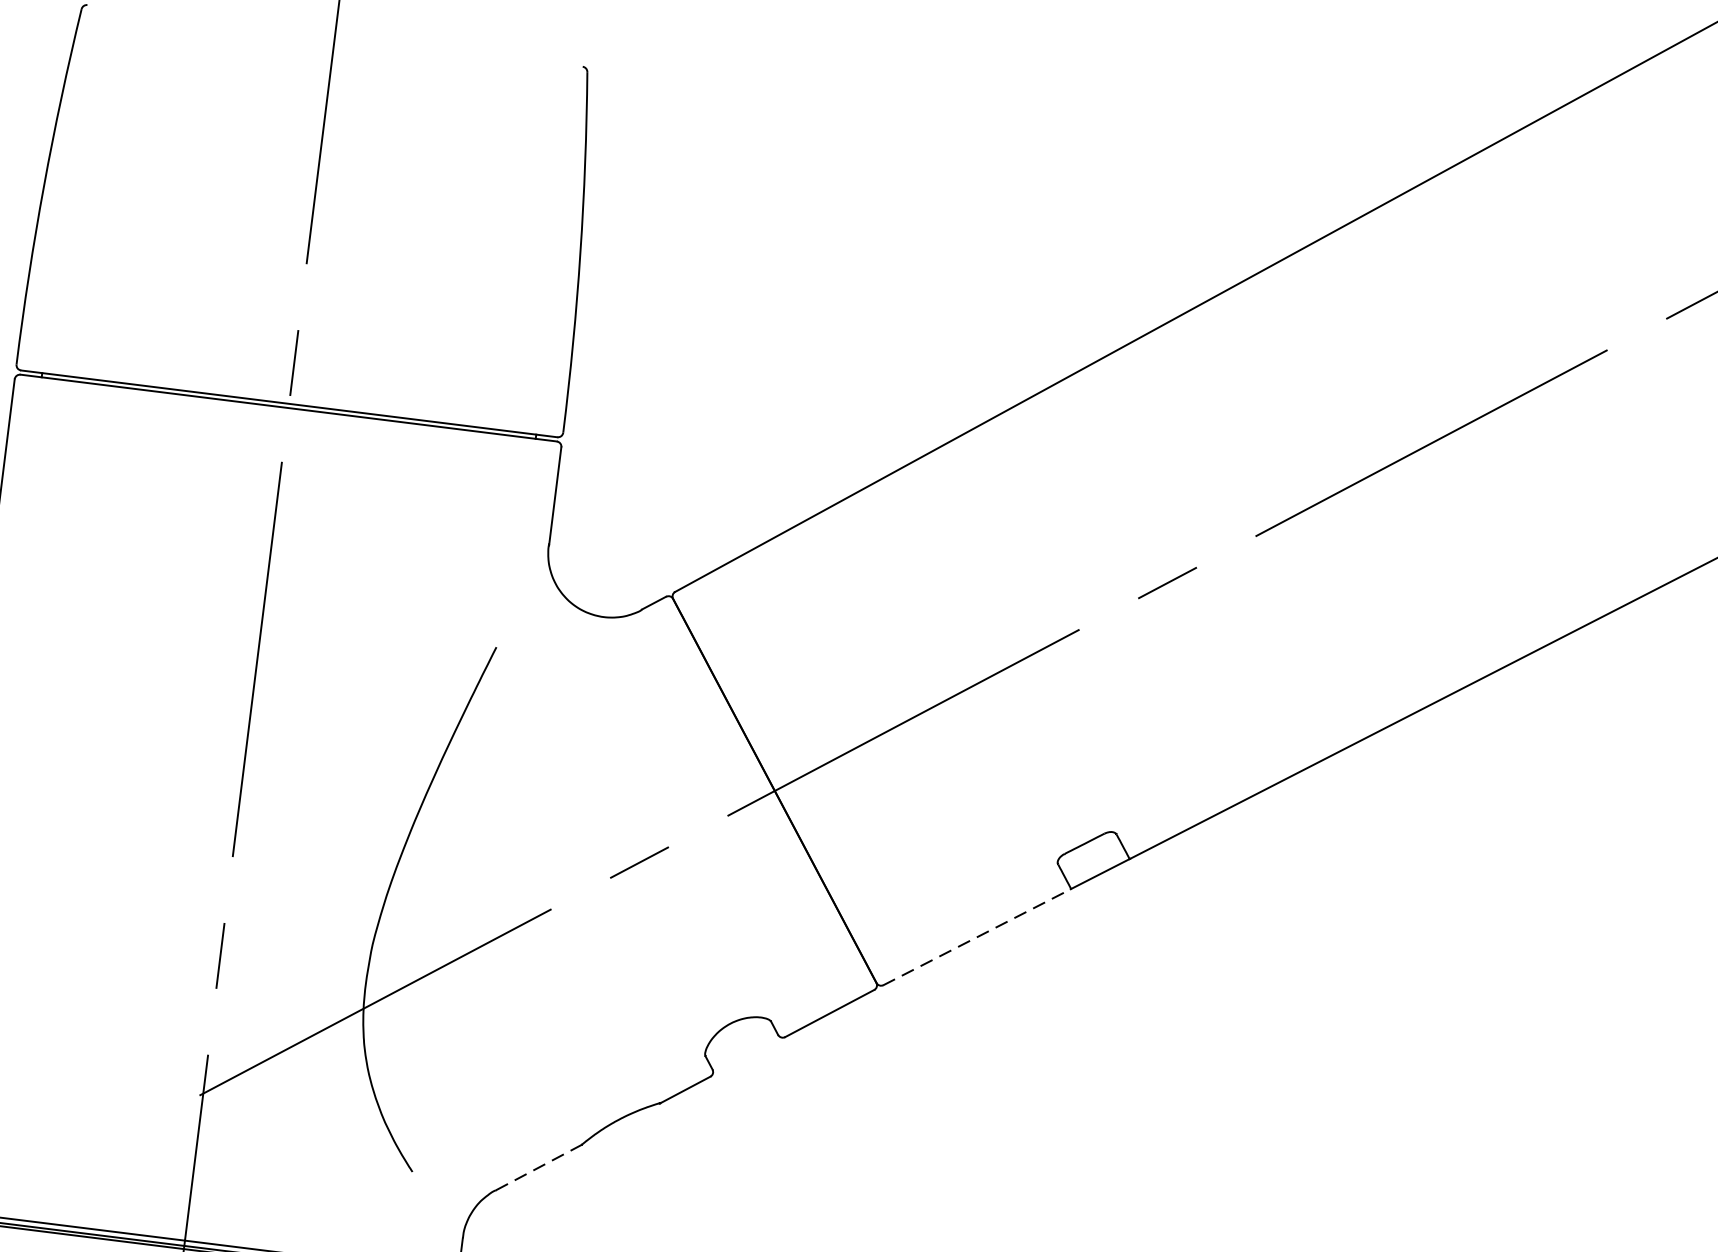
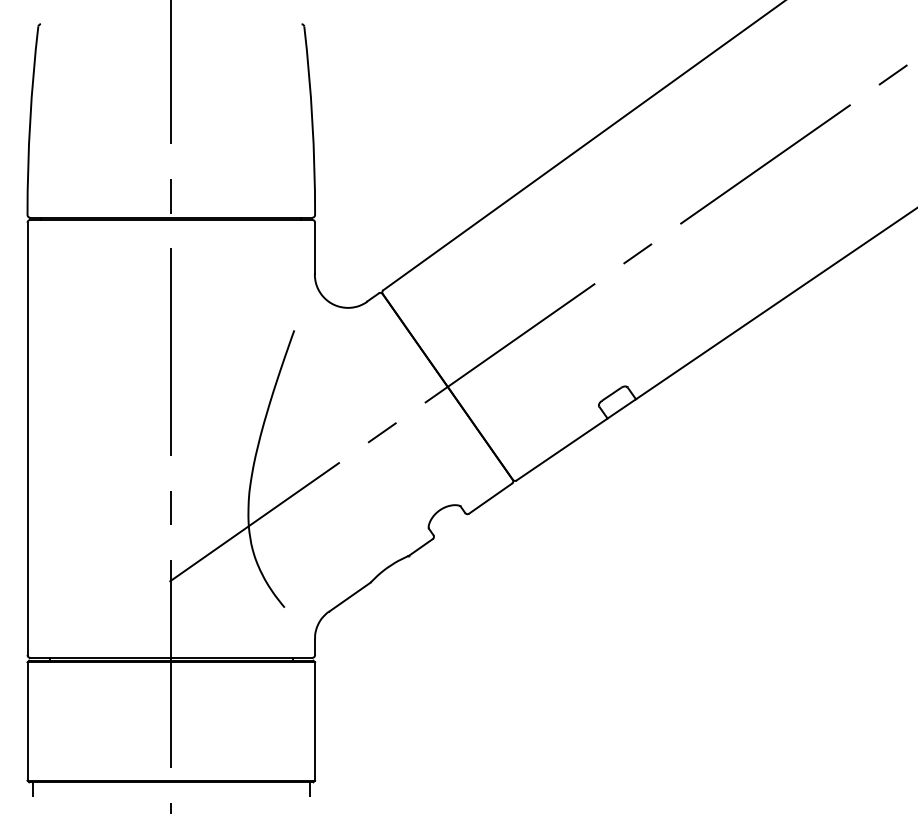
line: (978, 937) -> (562, 449), dashed -> solid
line: (540, 1166) -> (350, 596), dashed -> solid

